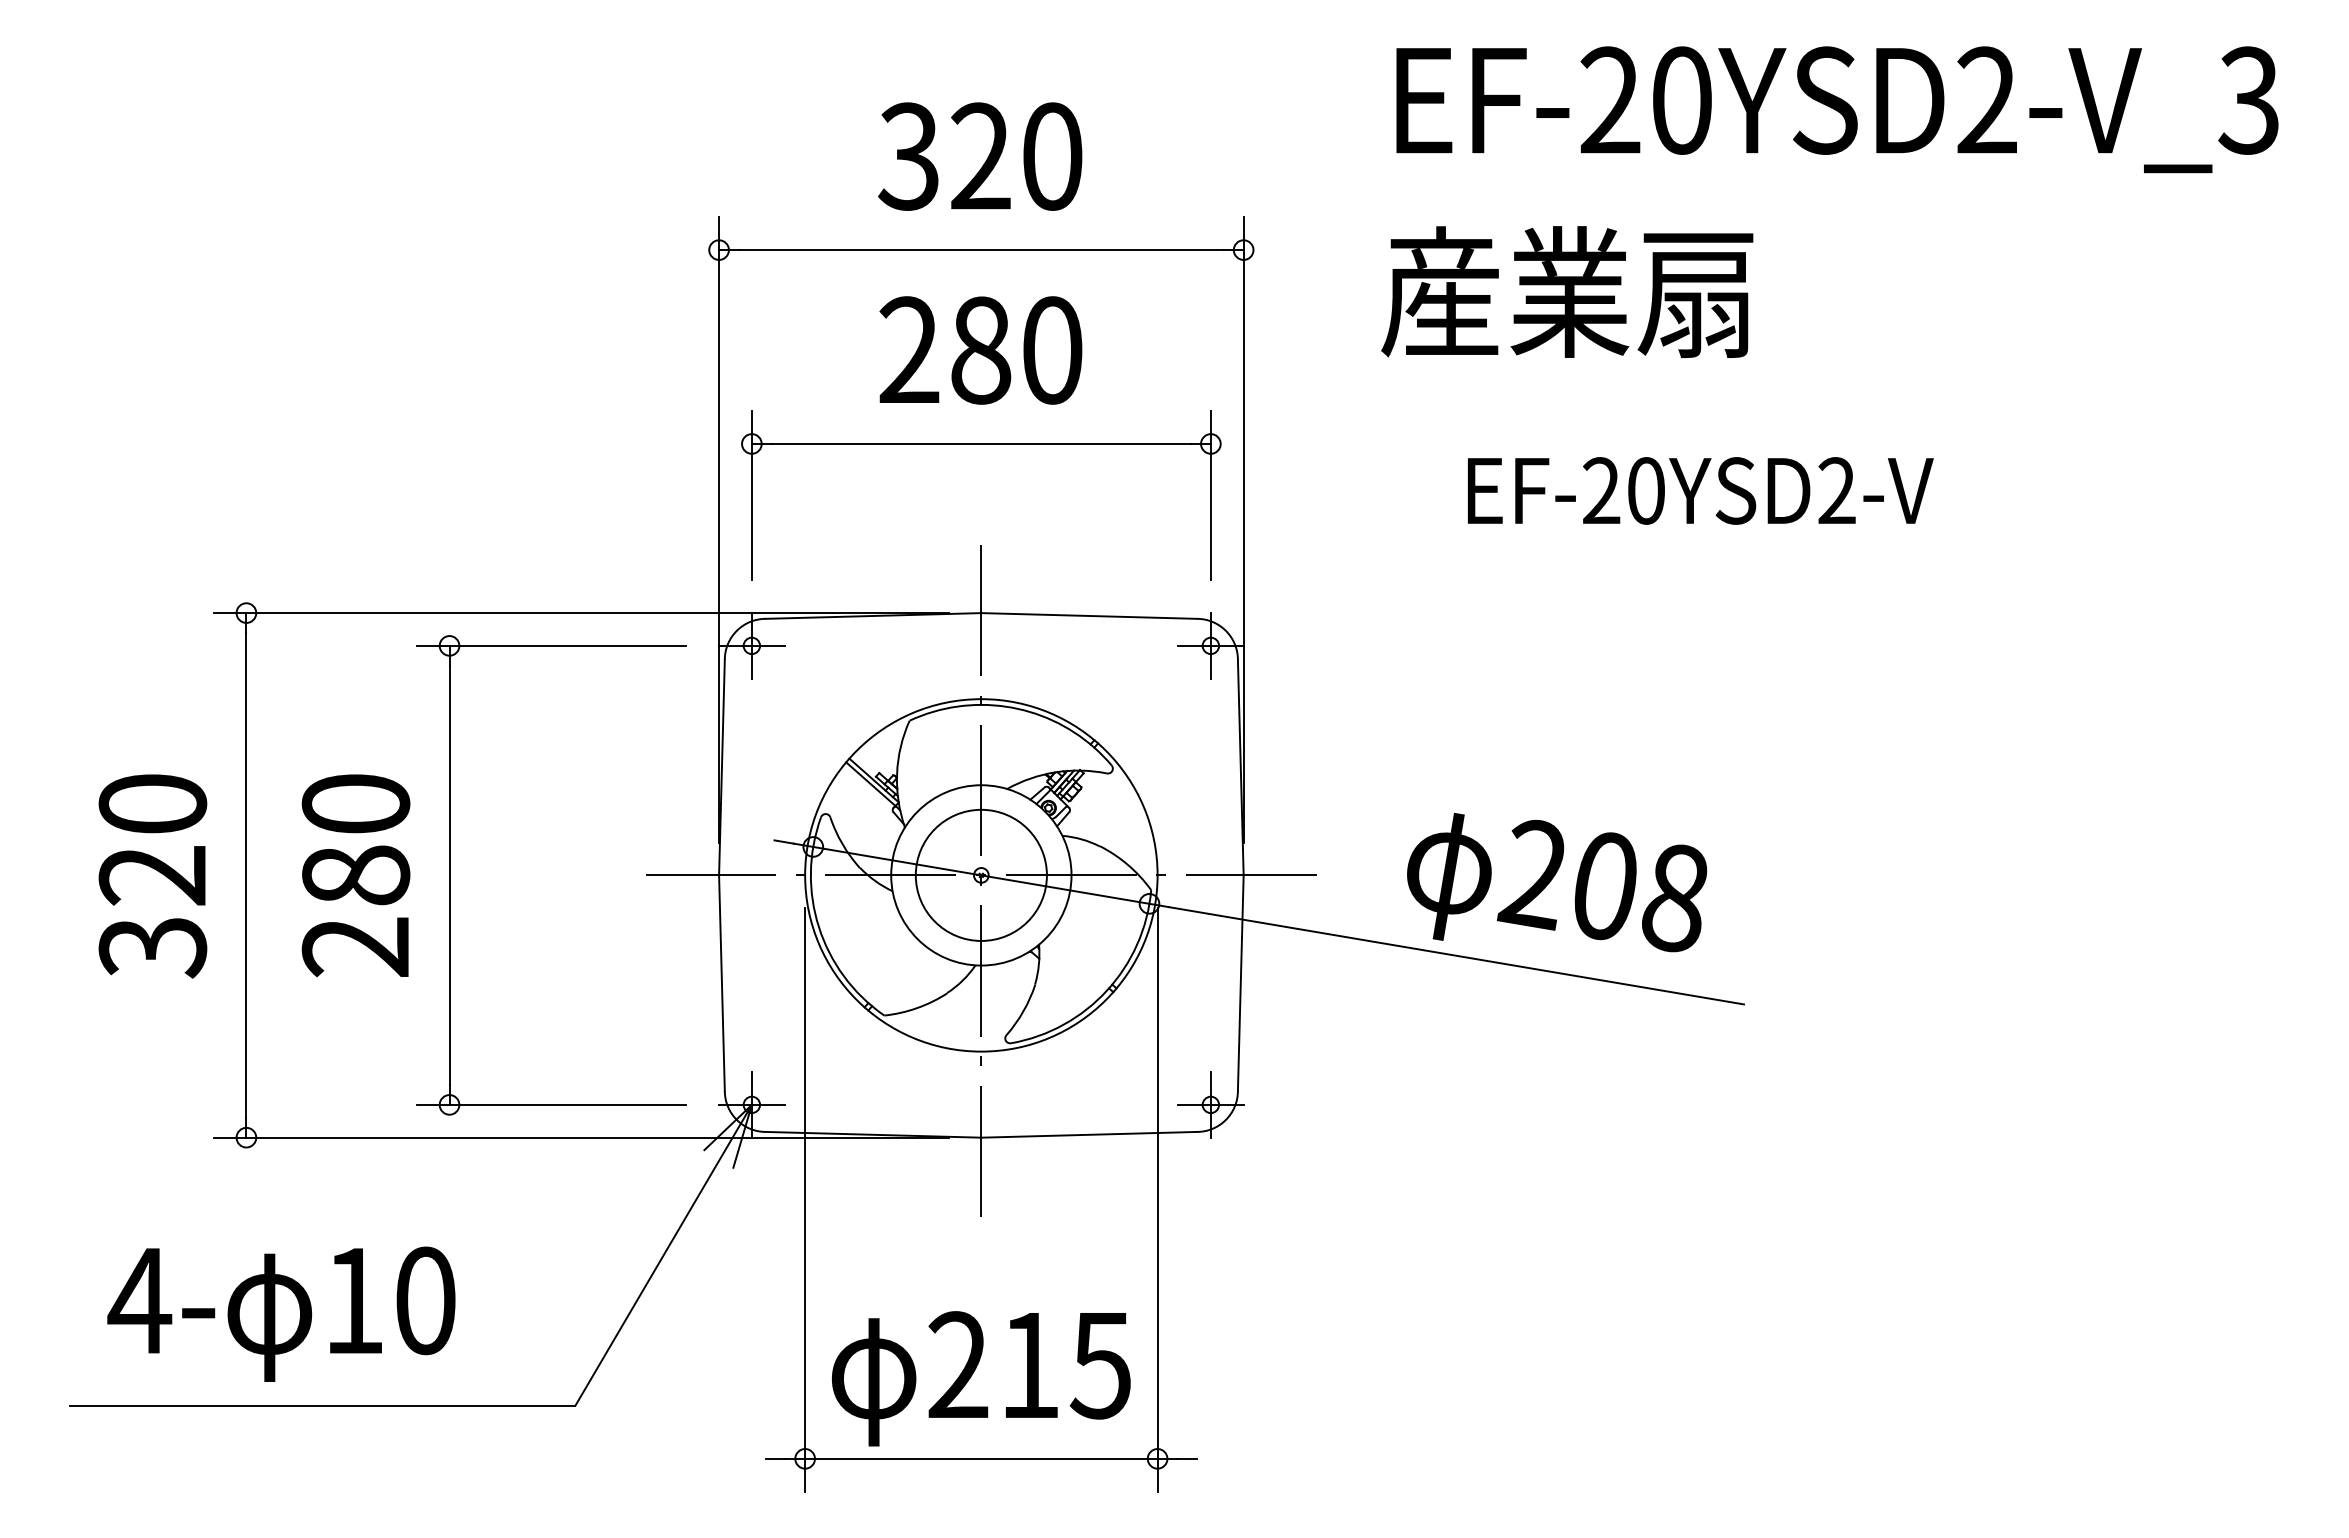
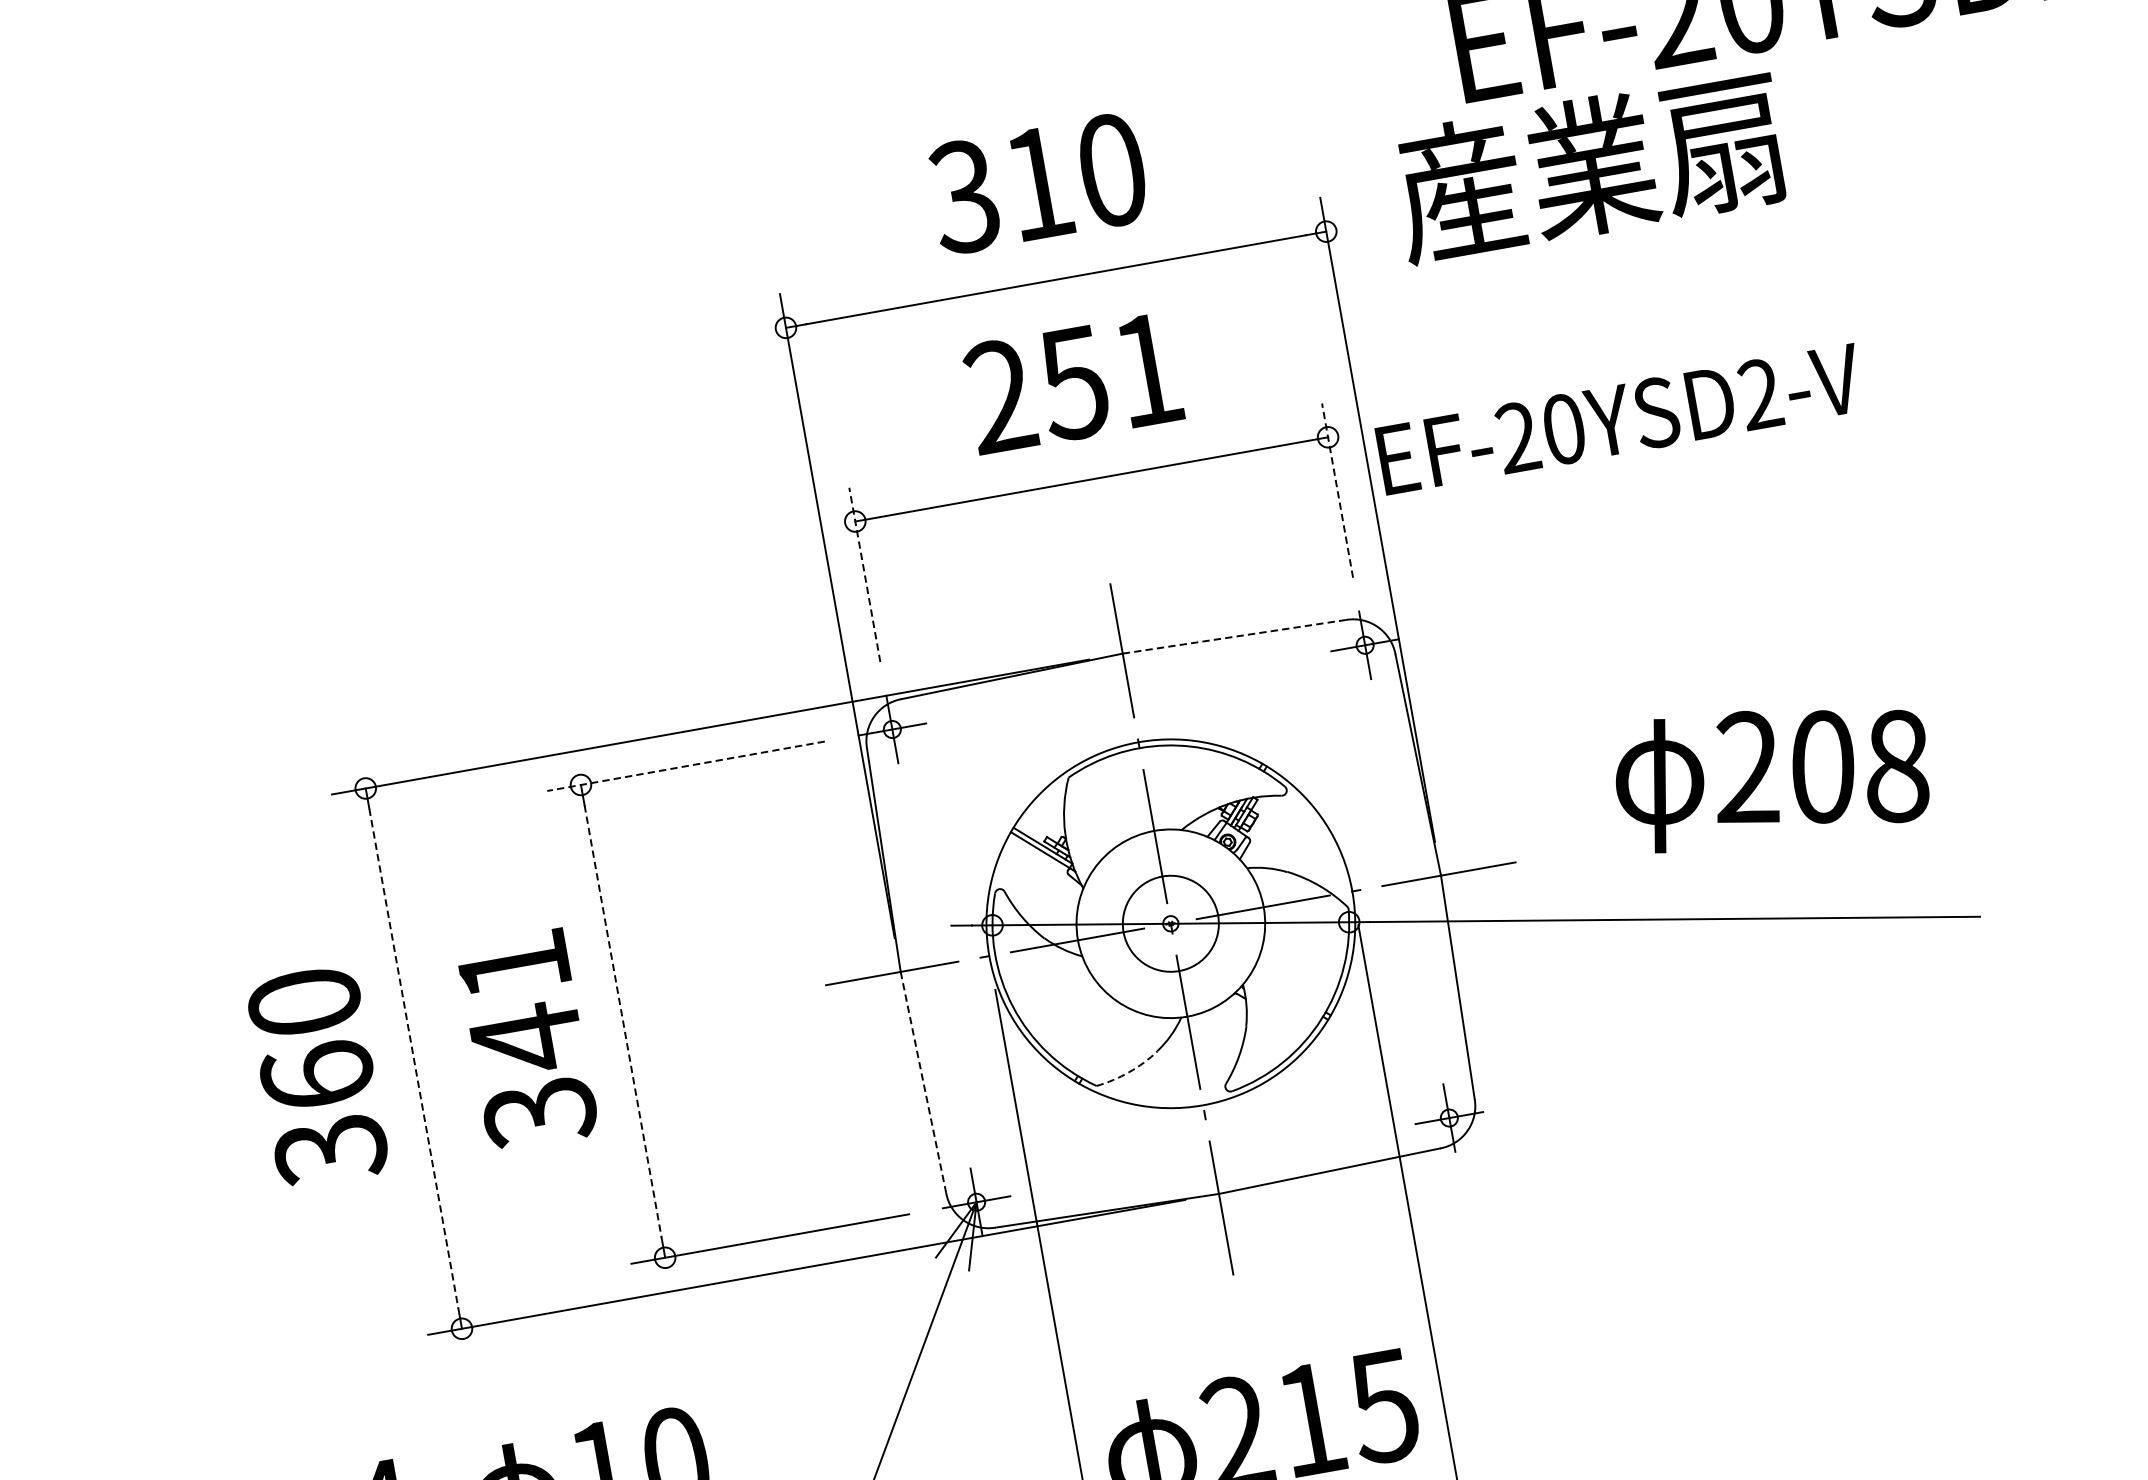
text: (980, 155) -> (1037, 182), 320 -> 310
text: (1567, 291) -> (1589, 166), moved
text: (1015, 350) -> (1109, 376), 280 -> 251
text: (1700, 490) -> (1619, 418), moved
line: (751, 495) -> (864, 574), solid -> dashed
line: (1210, 495) -> (1337, 490), solid -> dashed
line: (1089, 615) -> (1234, 636), solid -> dashed
line: (551, 645) -> (685, 765), solid -> dashed
circle: (980, 874) -> (1169, 923), size x0.7
text: (152, 875) -> (317, 1075), 320 -> 360
line: (246, 875) -> (413, 1058), solid -> dashed
line: (449, 875) -> (623, 1021), solid -> dashed
text: (355, 876) -> (526, 1039), 280 -> 341
text: (1557, 882) -> (1773, 772), moved
line: (721, 983) -> (923, 1082), solid -> dashed
arc: (917, 1008) -> (1129, 1072), solid -> dashed

